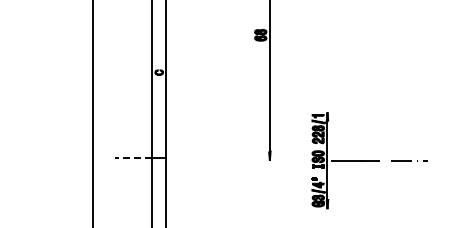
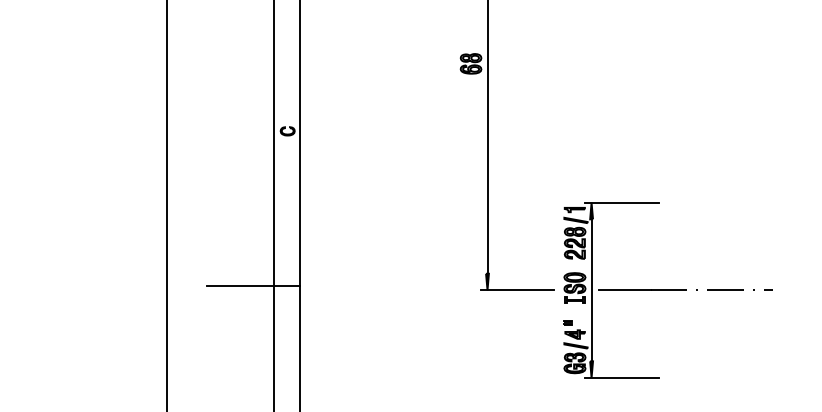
line: (343, 112) -> (620, 203), added
line: (132, 158) -> (239, 286), dashed -> solid
line: (286, 160) -> (517, 289), added
line: (343, 209) -> (620, 378), added

